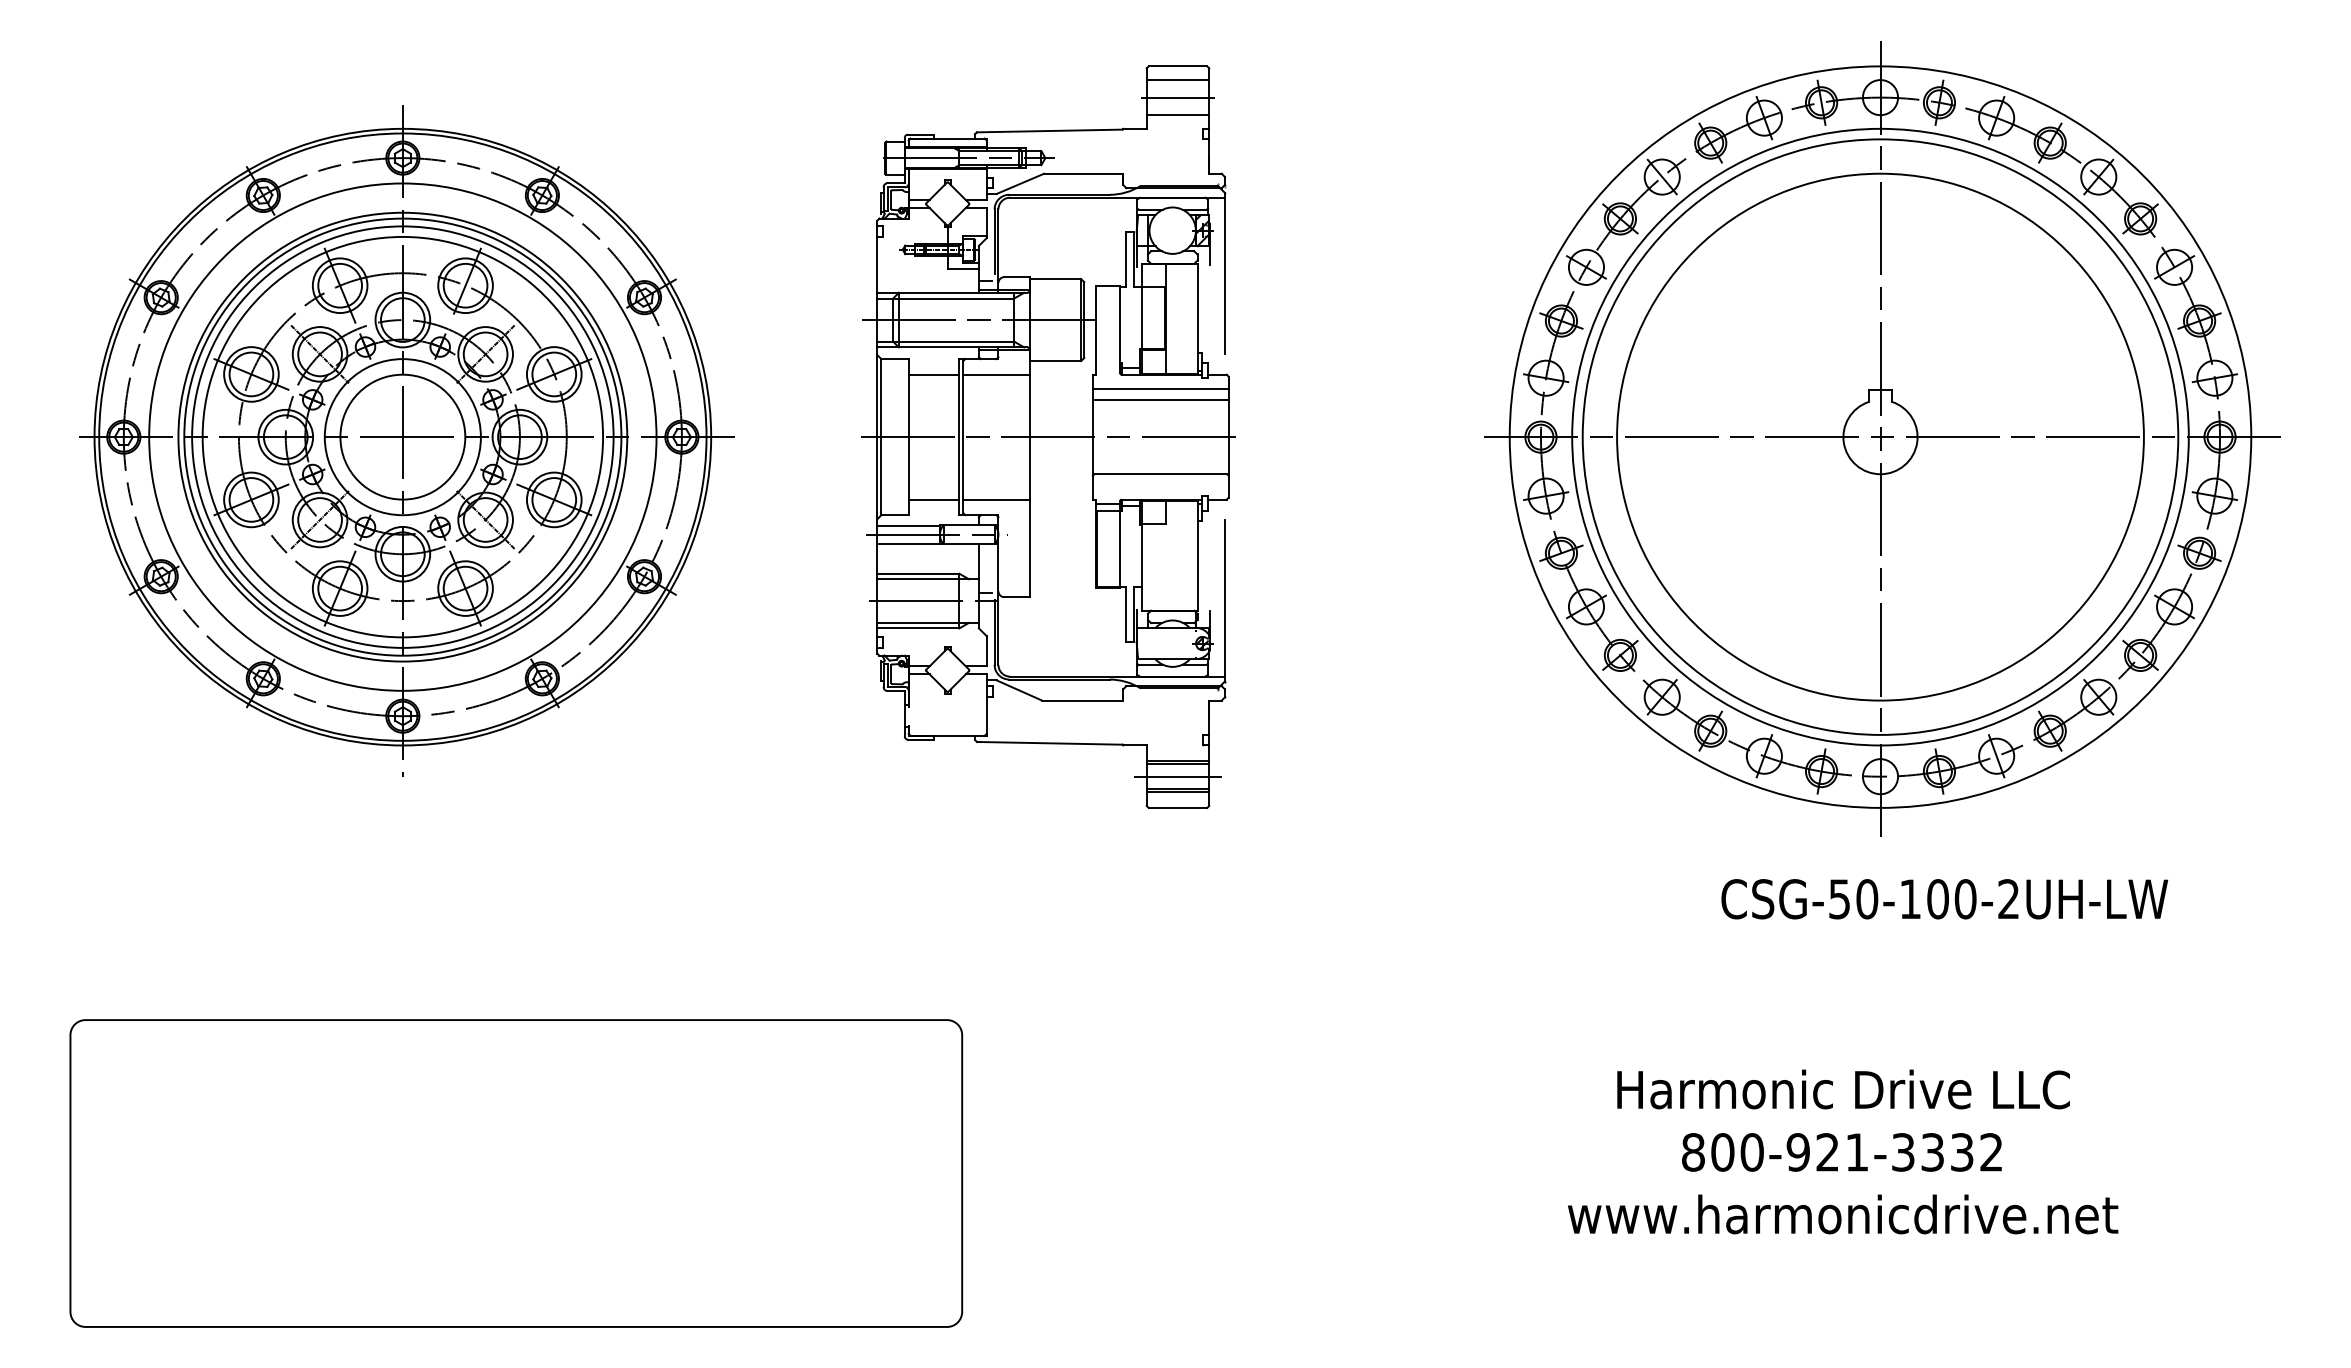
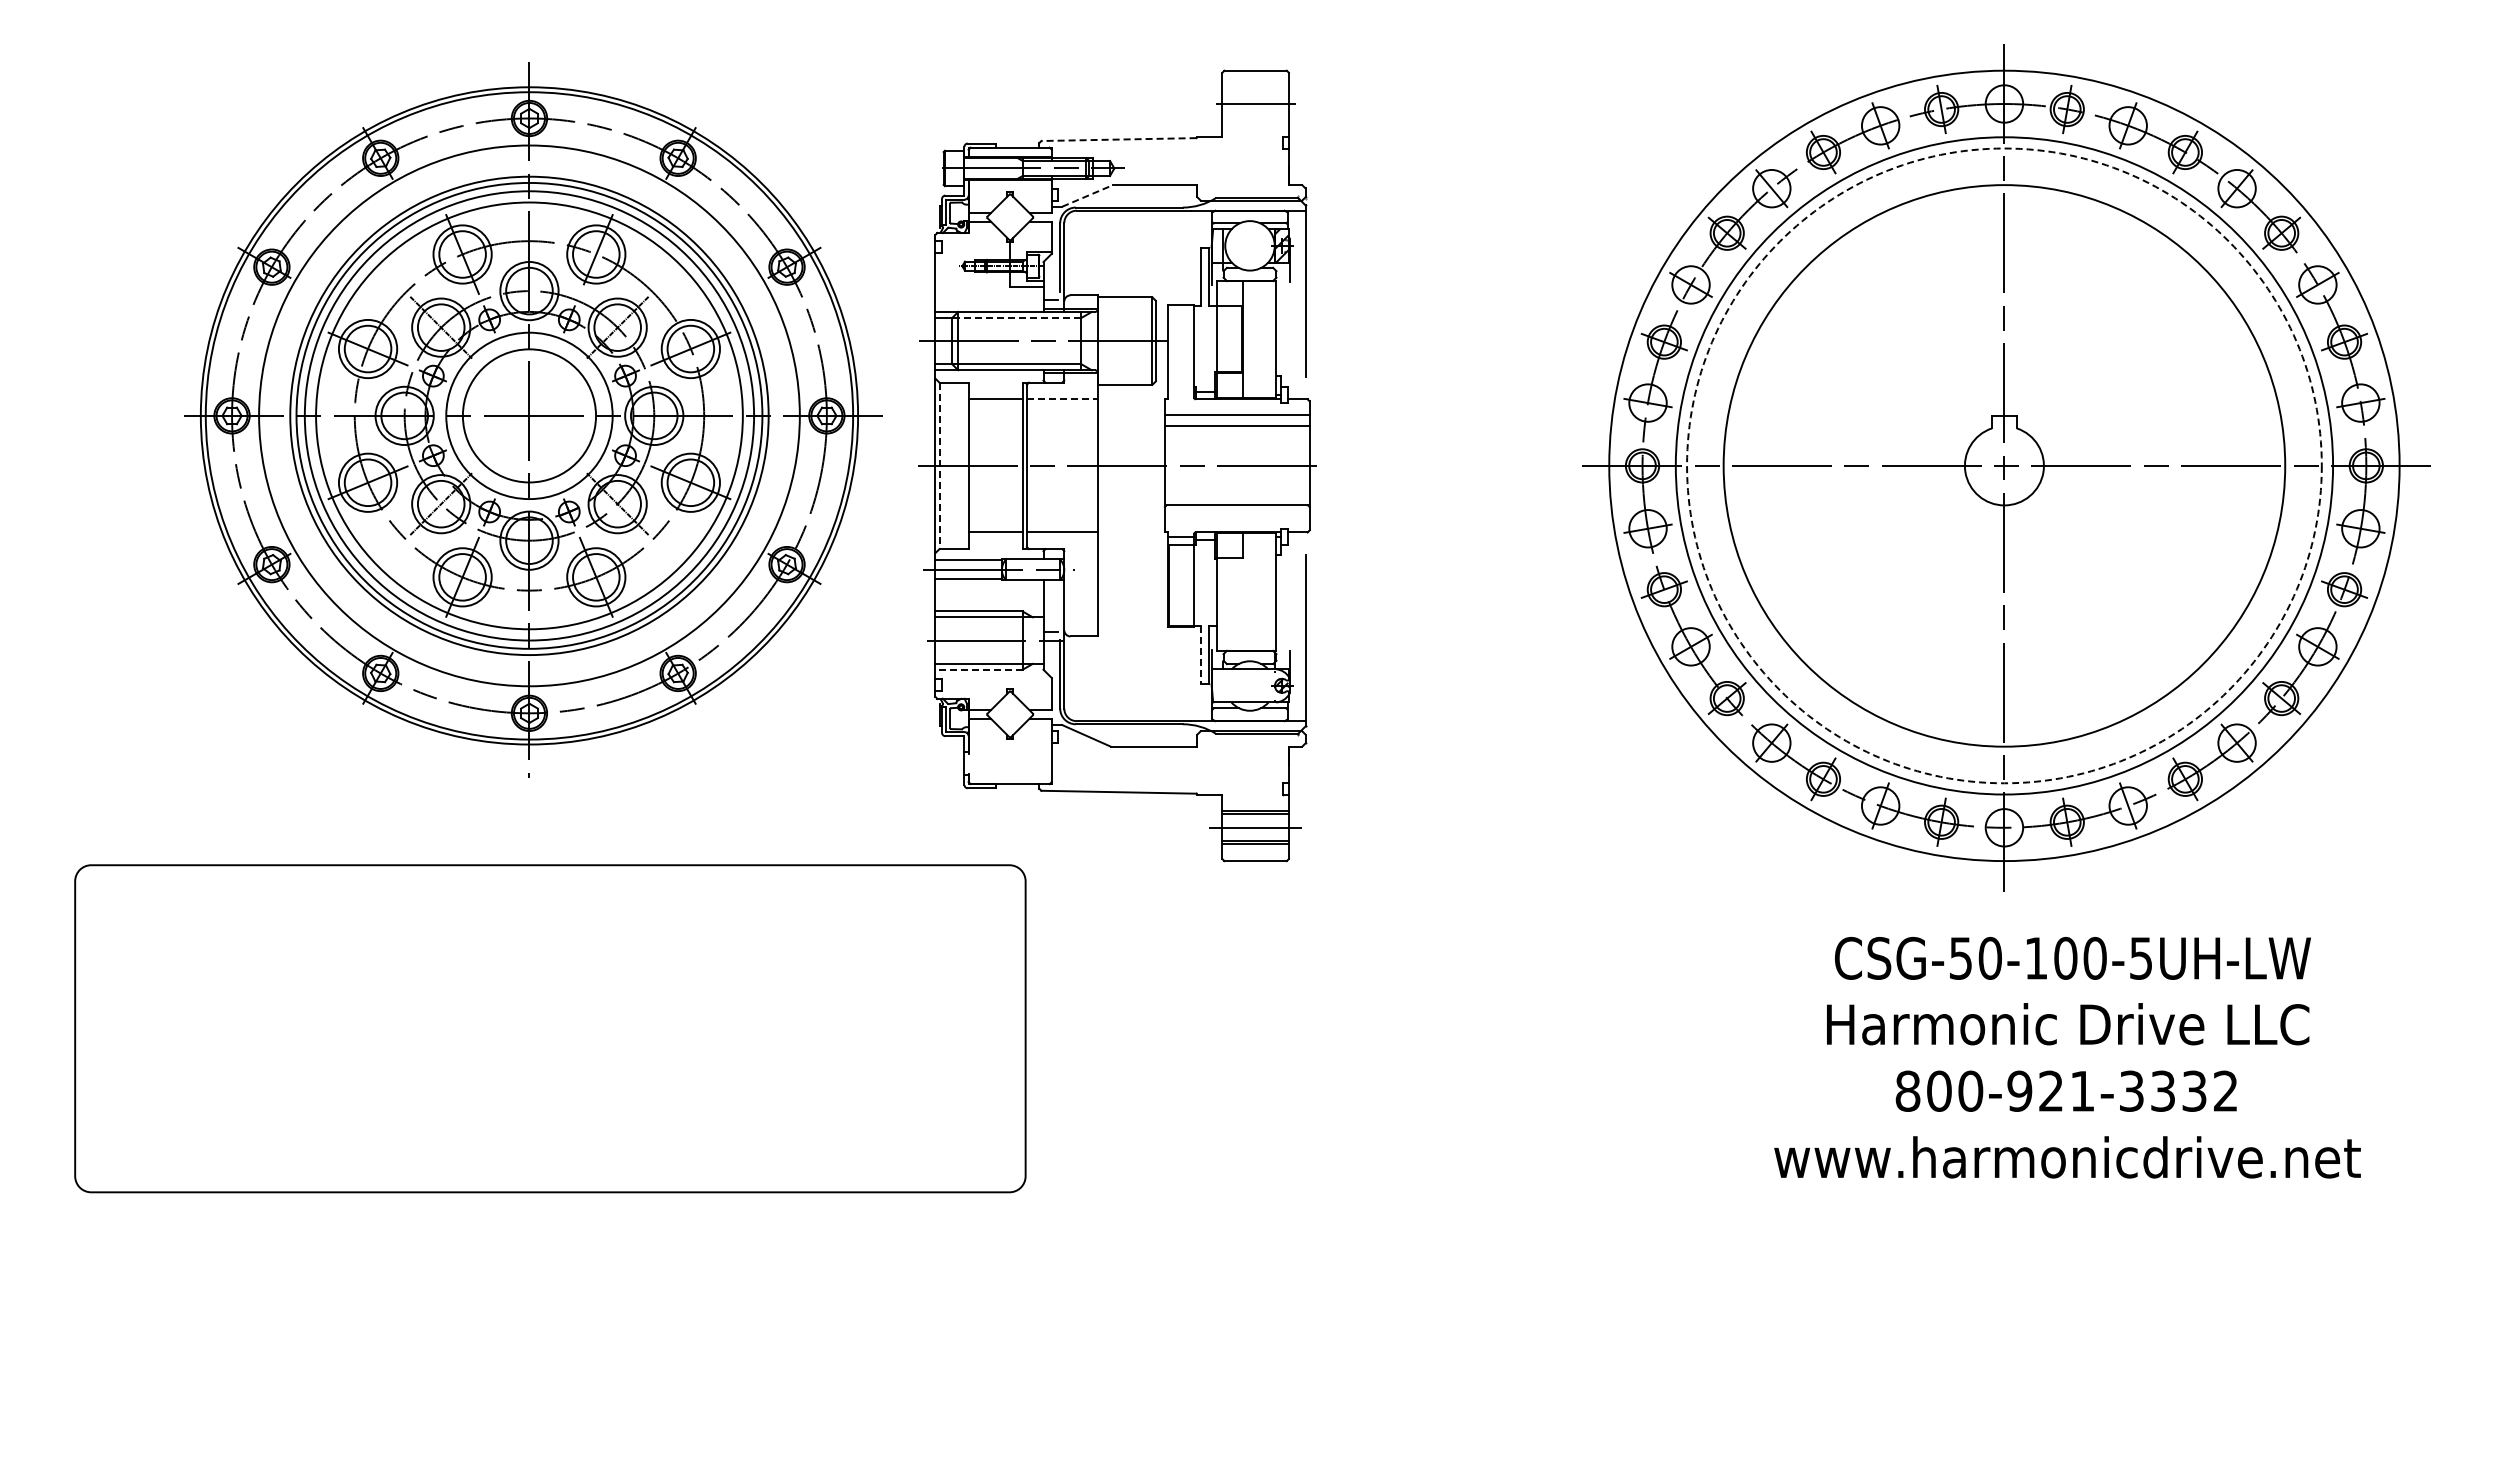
line: (1177, 80) -> (1255, 85), removed
line: (1177, 114) -> (1255, 122), removed
line: (1049, 130) -> (1118, 139), solid -> dashed
line: (1020, 183) -> (1087, 195), solid -> dashed
line: (952, 298) -> (1015, 318), solid -> dashed
line: (996, 374) -> (1062, 399), solid -> dashed
circle: (1880, 436) -> (2004, 465), solid -> dashed
line: (881, 437) -> (939, 466), solid -> dashed
part: (406, 440) -> (533, 419), moved
line: (1126, 615) -> (1200, 655), solid -> dashed
line: (918, 628) -> (979, 669), solid -> dashed
text: (2008, 898) -> (2140, 957), CSG-50-100-2UH-LW -> CSG-50-100-5UH-LW
text: (1843, 1151) -> (2067, 1090), moved
part: (516, 1173) -> (550, 1028), moved

